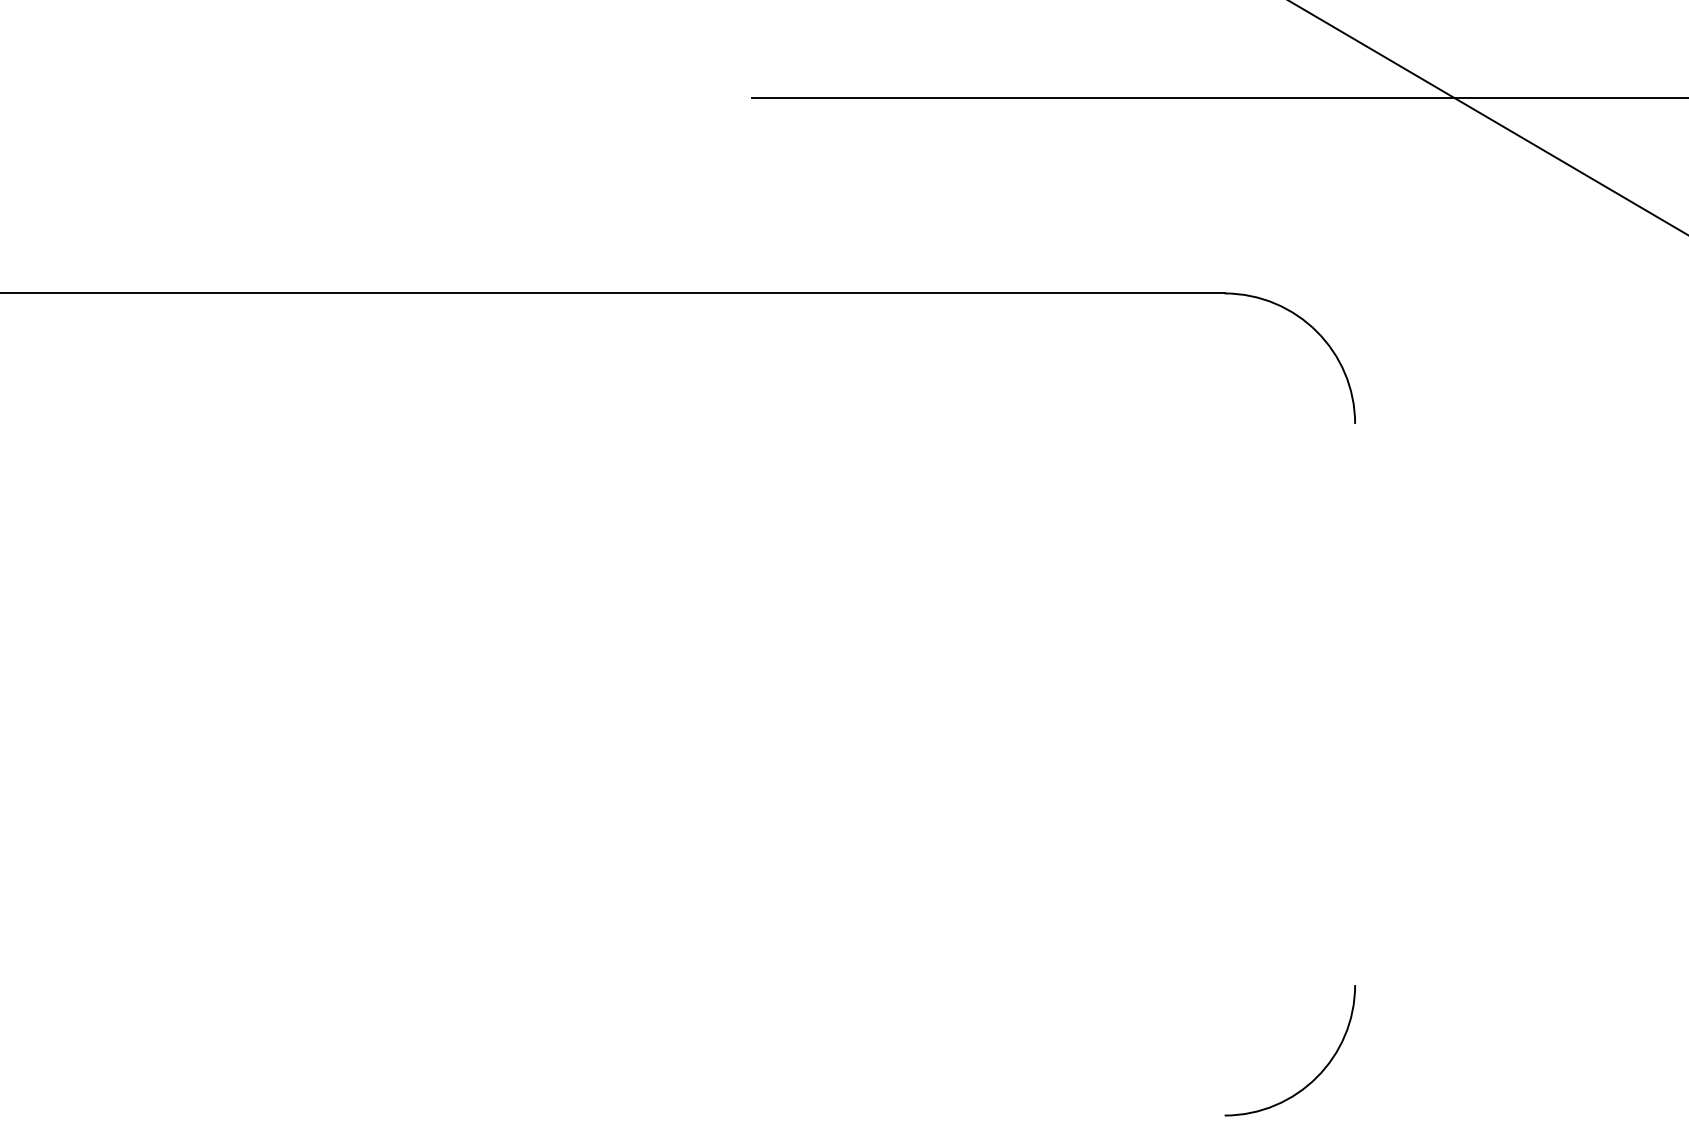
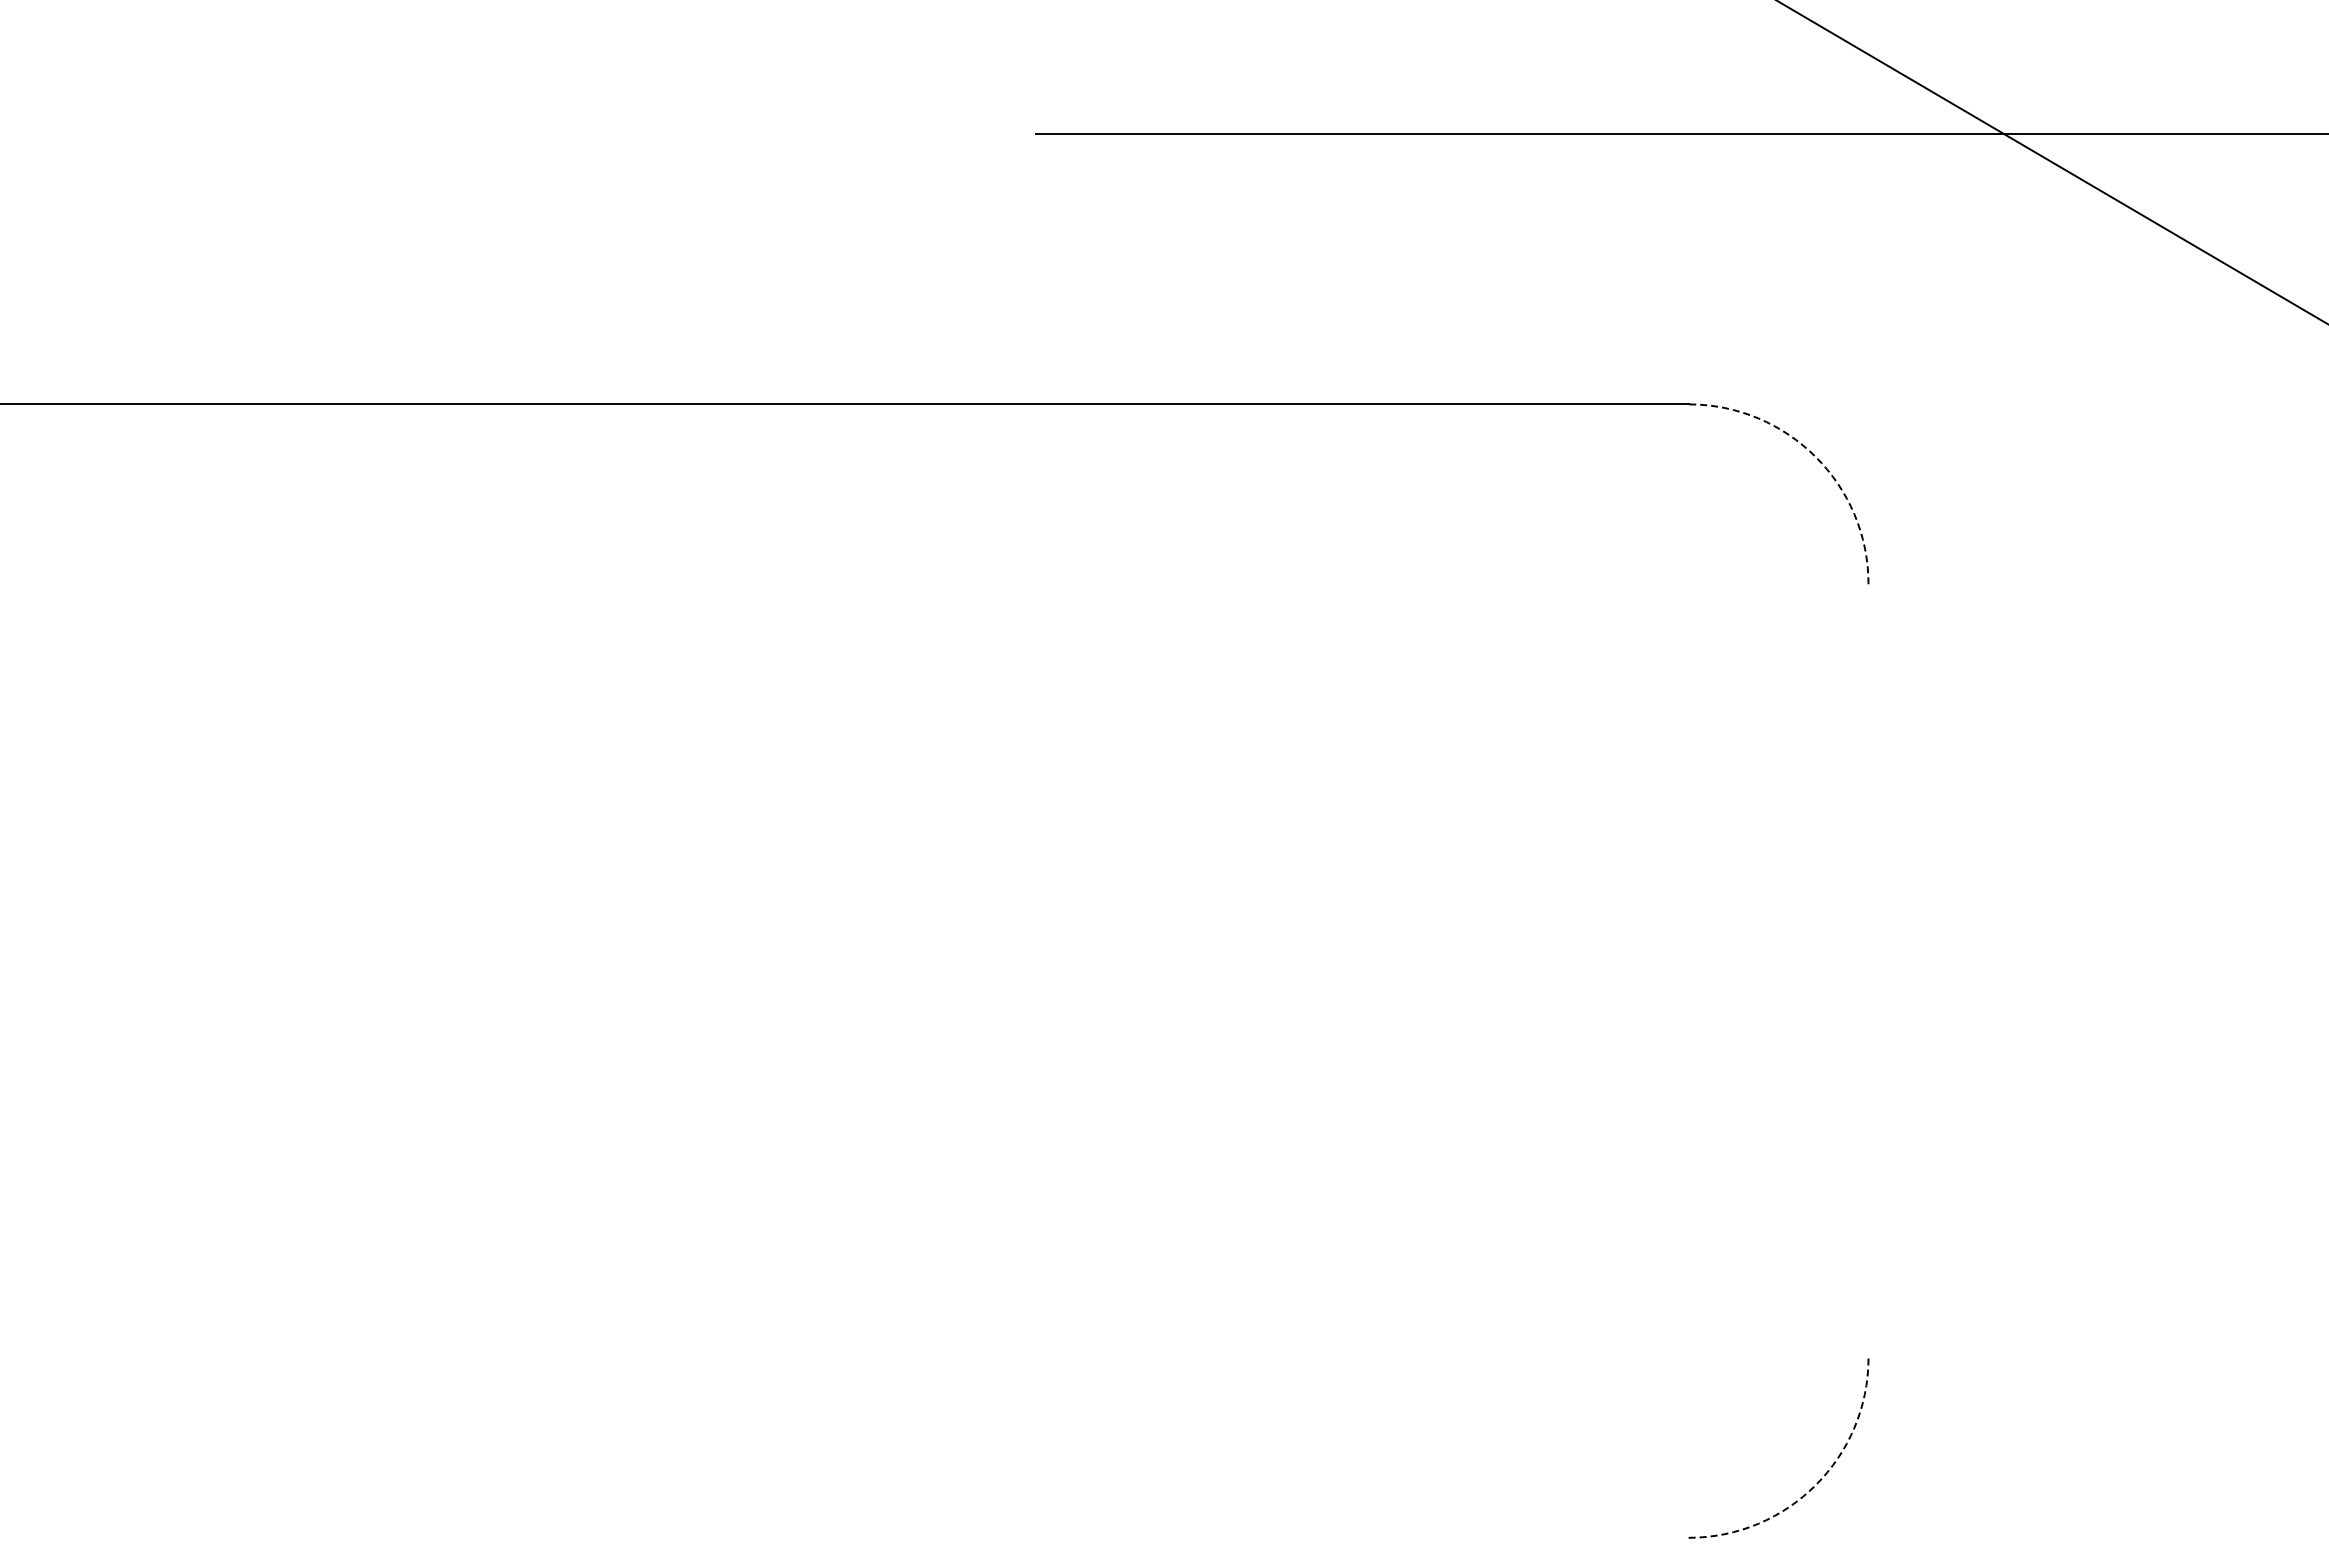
arc: (1316, 331) -> (1815, 457), solid -> dashed
arc: (1316, 1077) -> (1815, 1485), solid -> dashed

